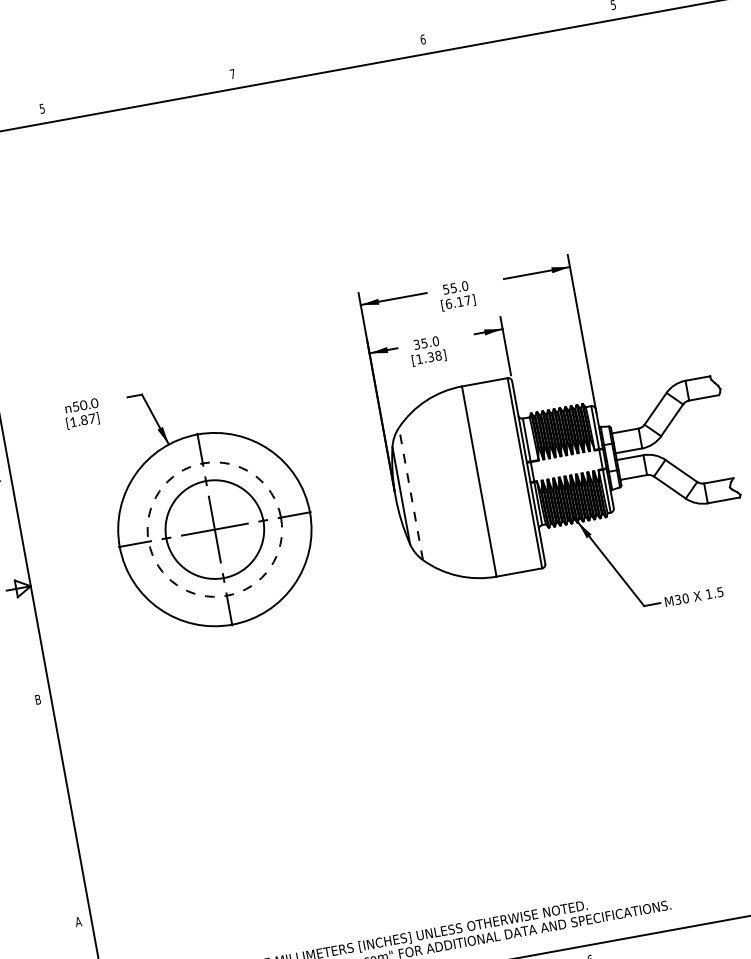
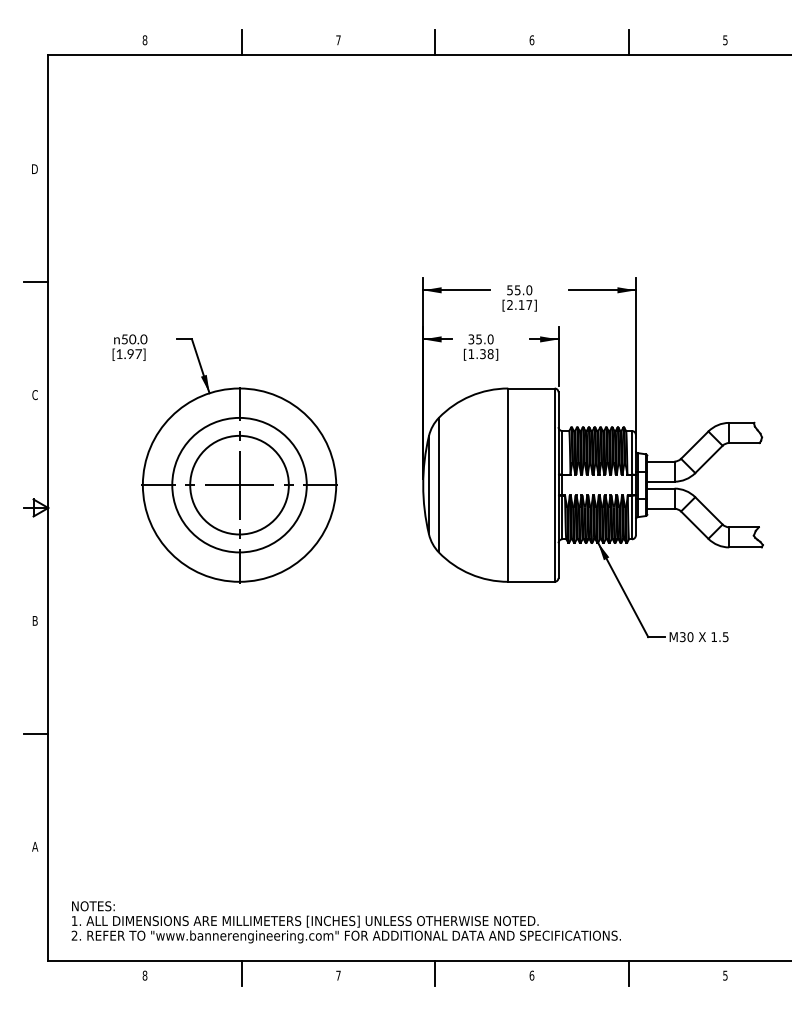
line: (518, 24) -> (628, 42), added
line: (328, 59) -> (435, 42), added
line: (137, 93) -> (241, 42), added
text: (41, 109) -> (144, 40), 5 -> 8
text: (449, 304) -> (510, 305), [6.17] -> [2.17]
text: (84, 421) -> (130, 355), [1.87] -> [1.97]
line: (410, 493) -> (438, 484), dashed -> solid
circle: (214, 528) -> (239, 484), dashed -> solid
line: (58, 810) -> (35, 733), added
line: (684, 939) -> (628, 972), added

